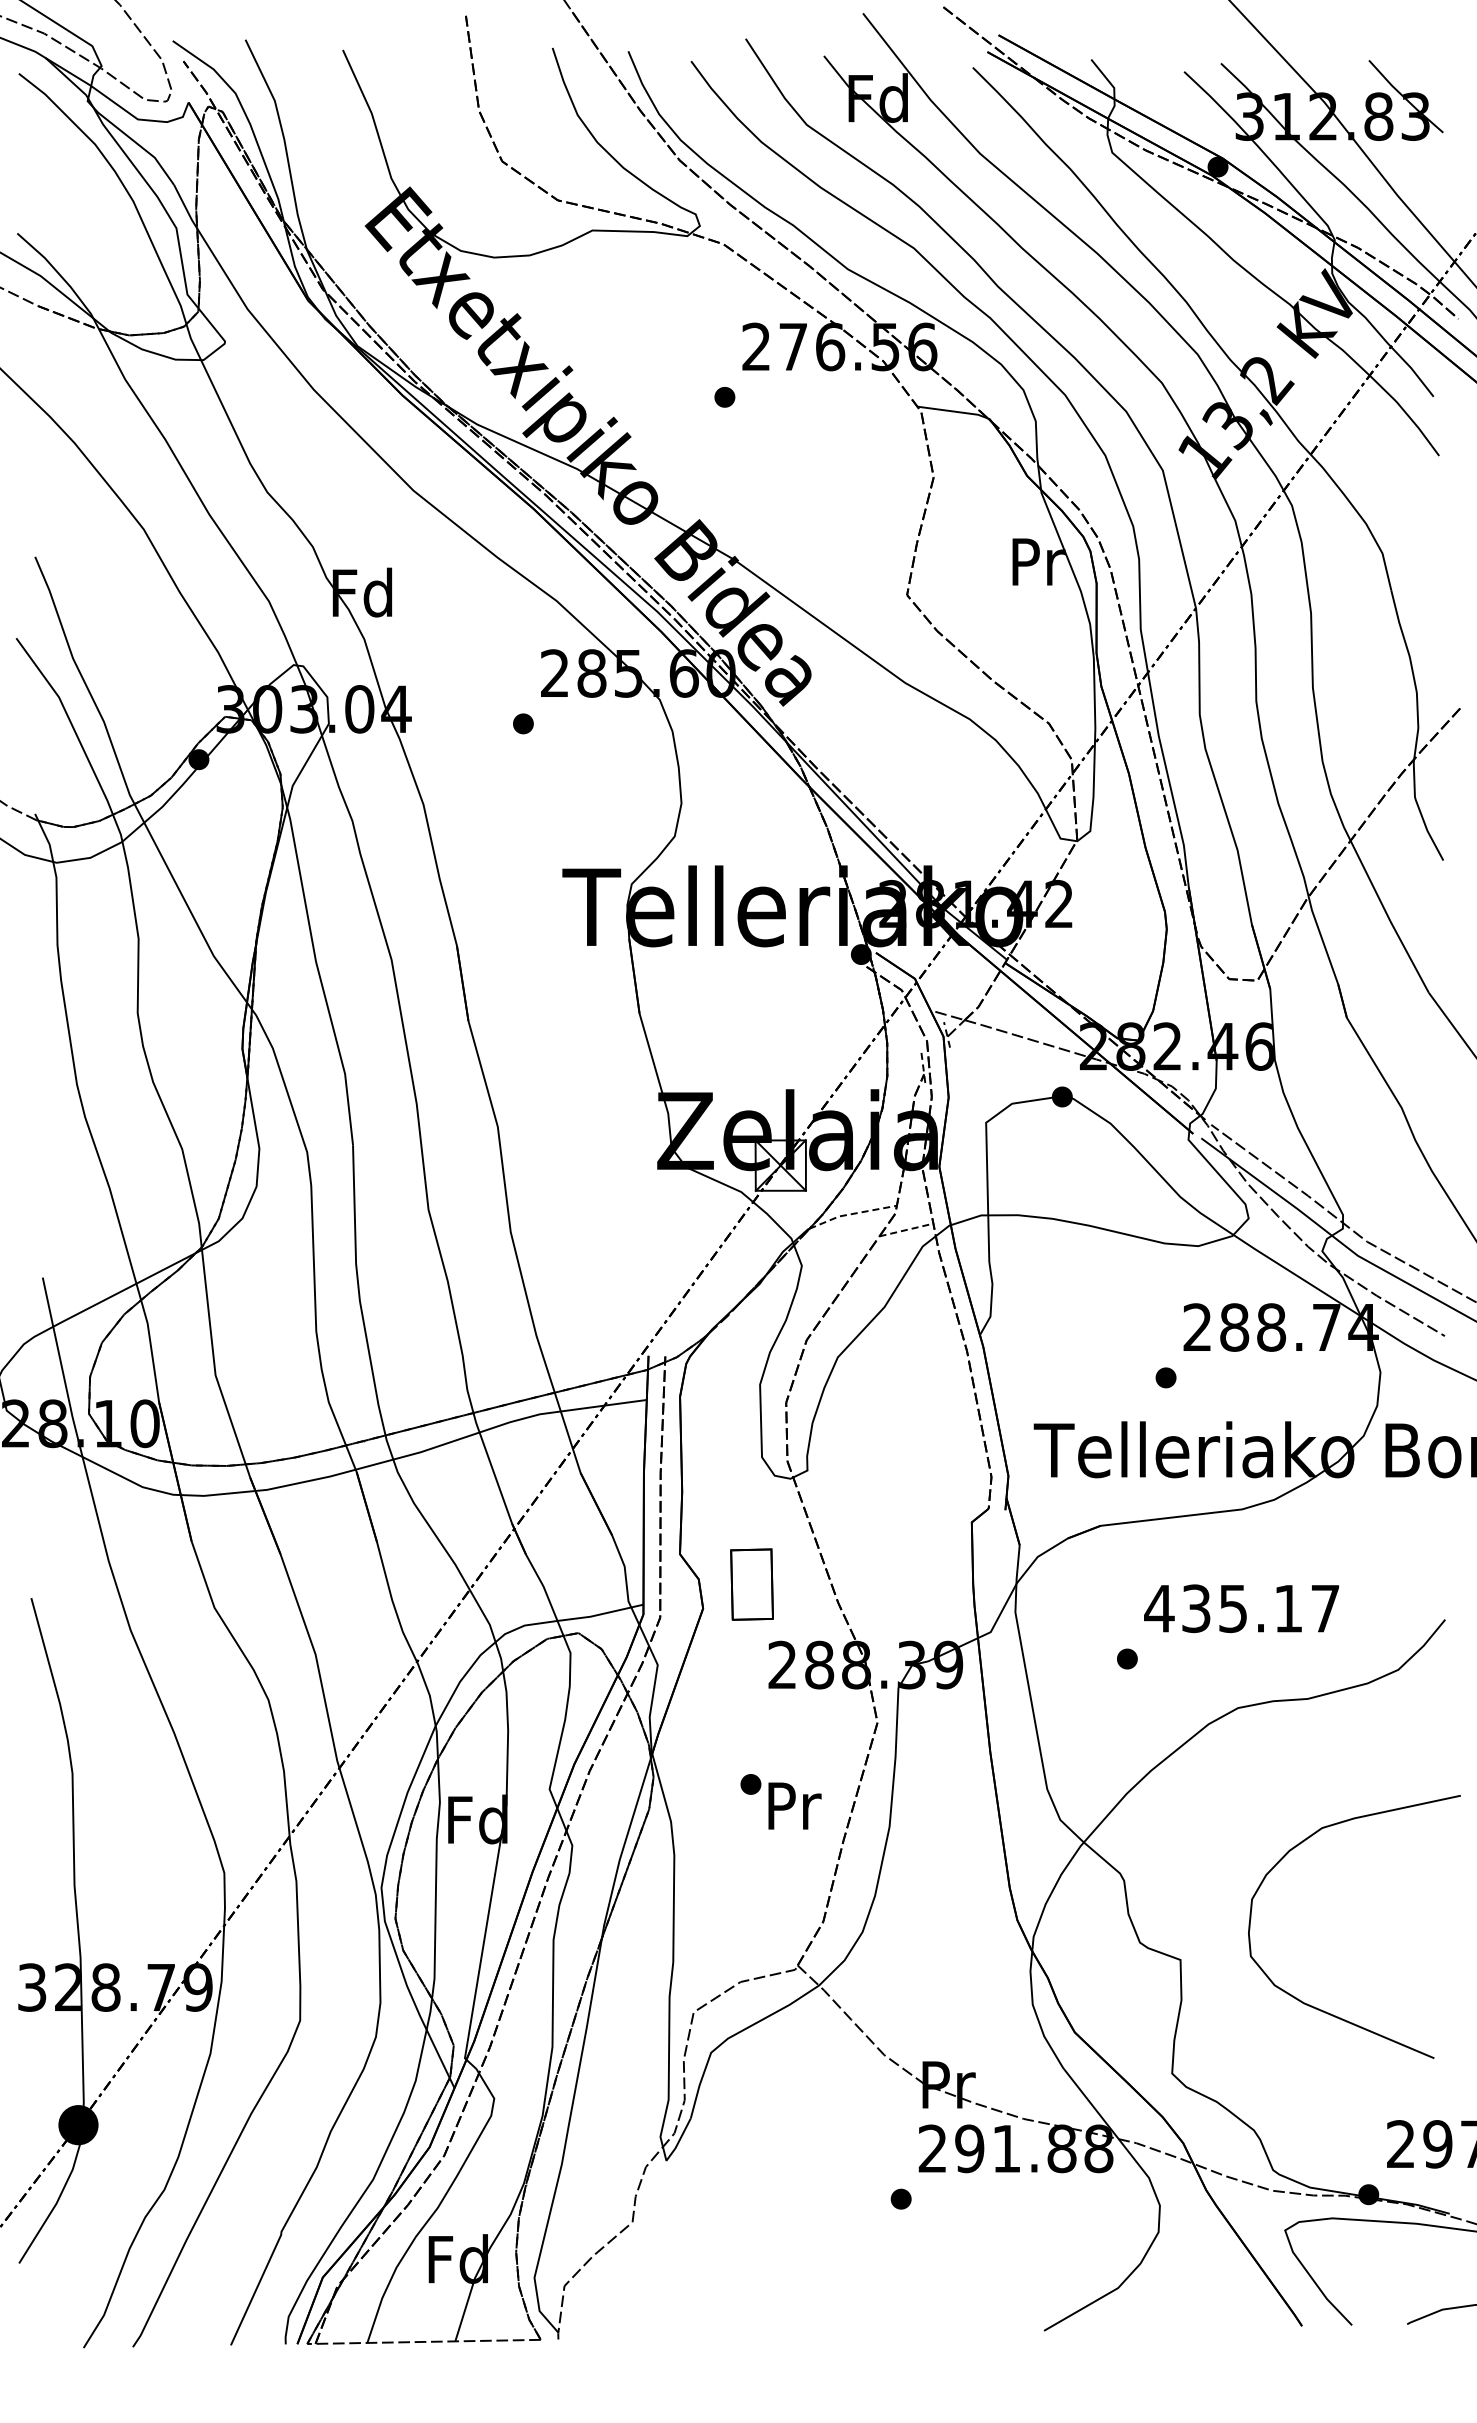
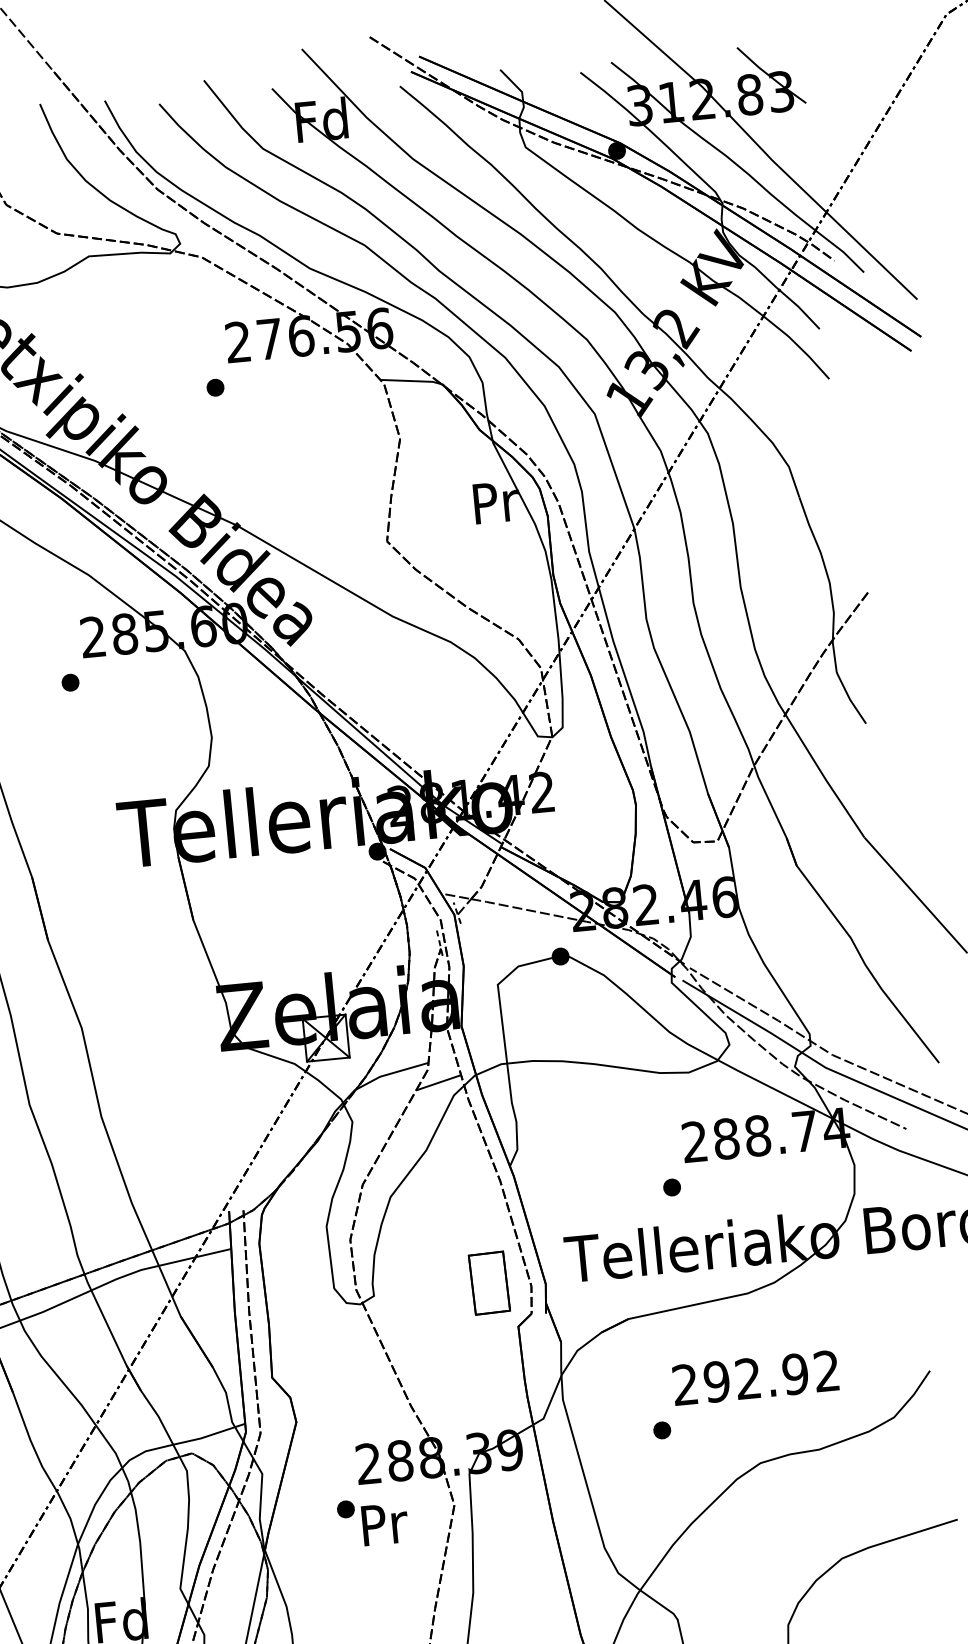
line: (851, 1214) -> (390, 1074), dashed -> solid
line: (906, 1230) -> (438, 1083), dashed -> solid
part: (751, 1584) -> (488, 1283), moved
text: (1241, 1608) -> (755, 1377), 435.17 -> 292.92
text: (780, 1801) -> (372, 1521), moved

